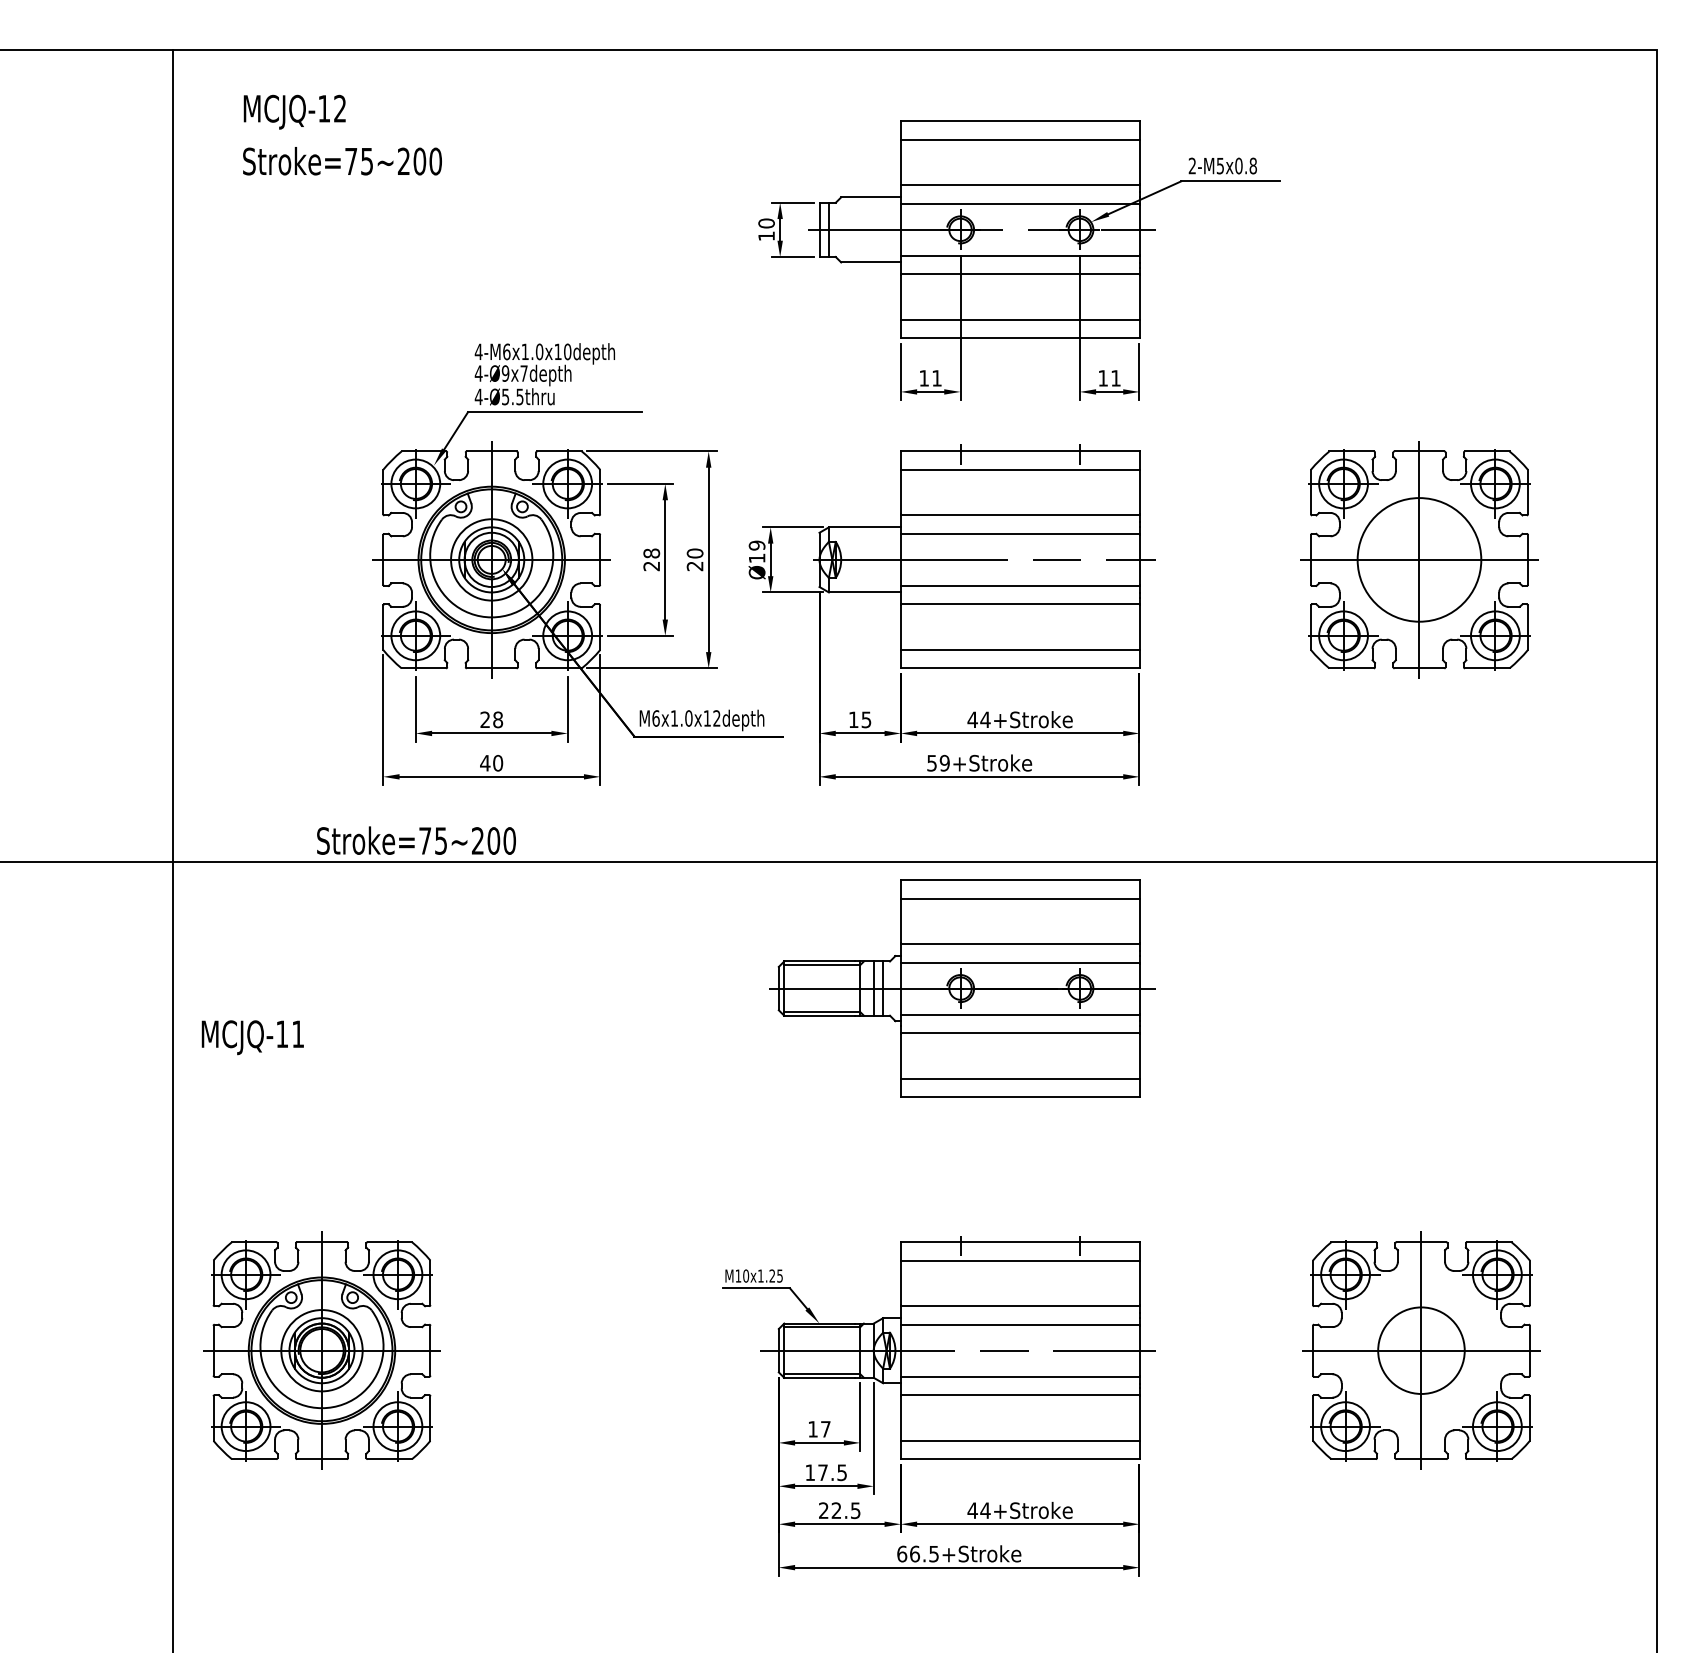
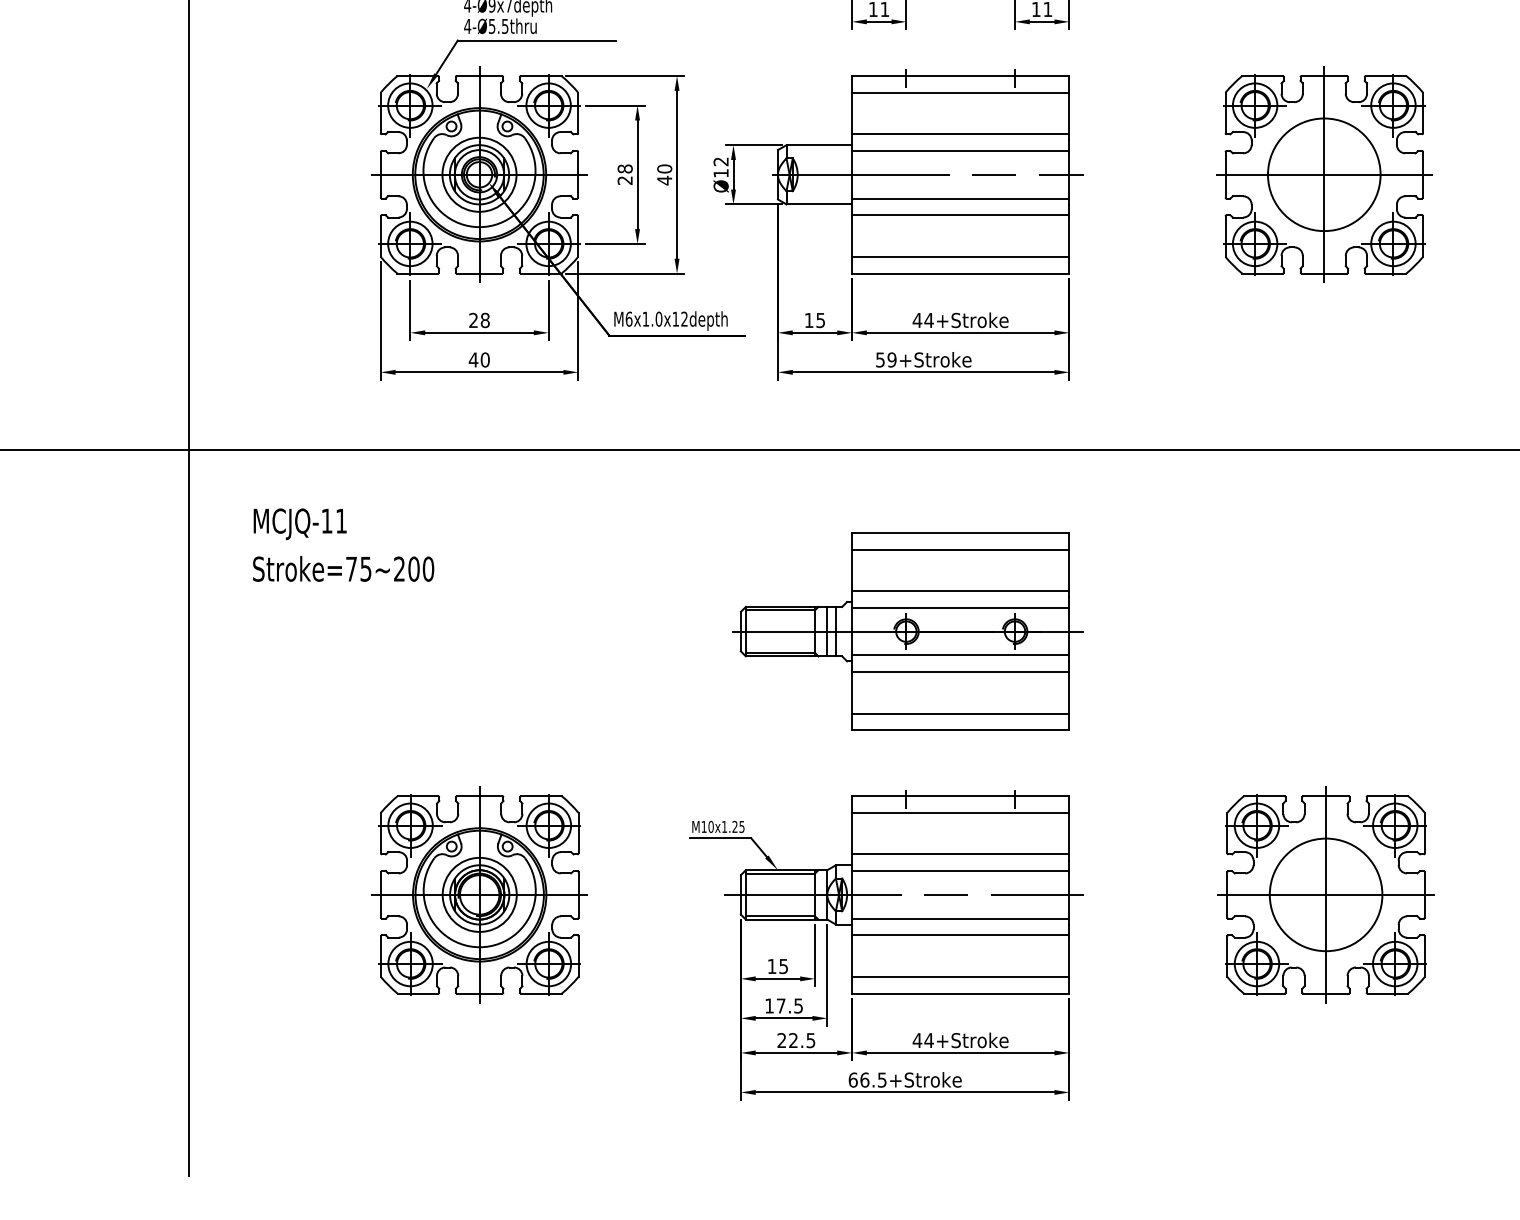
text: (756, 545) -> (720, 161), Ø19 -> Ø12
text: (694, 566) -> (664, 180), 20 -> 40
text: (416, 840) -> (343, 568), moved
part: (962, 988) -> (908, 631), moved
text: (252, 1037) -> (299, 524), moved
part: (321, 1350) -> (479, 894), moved
circle: (1421, 1350) -> (1326, 894), size x1.43
text: (825, 1429) -> (783, 966), 17 -> 15

